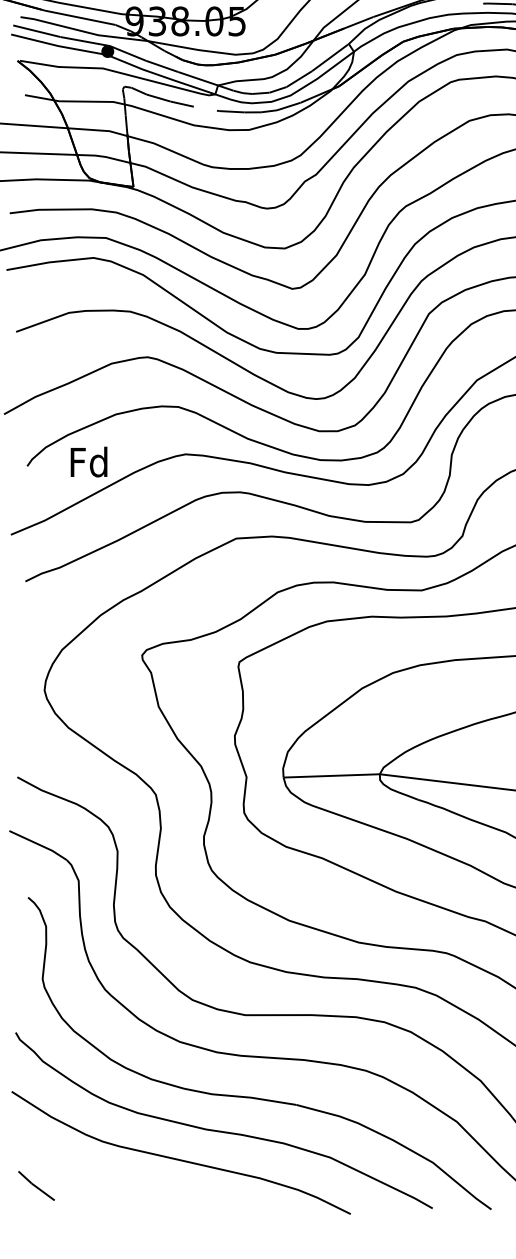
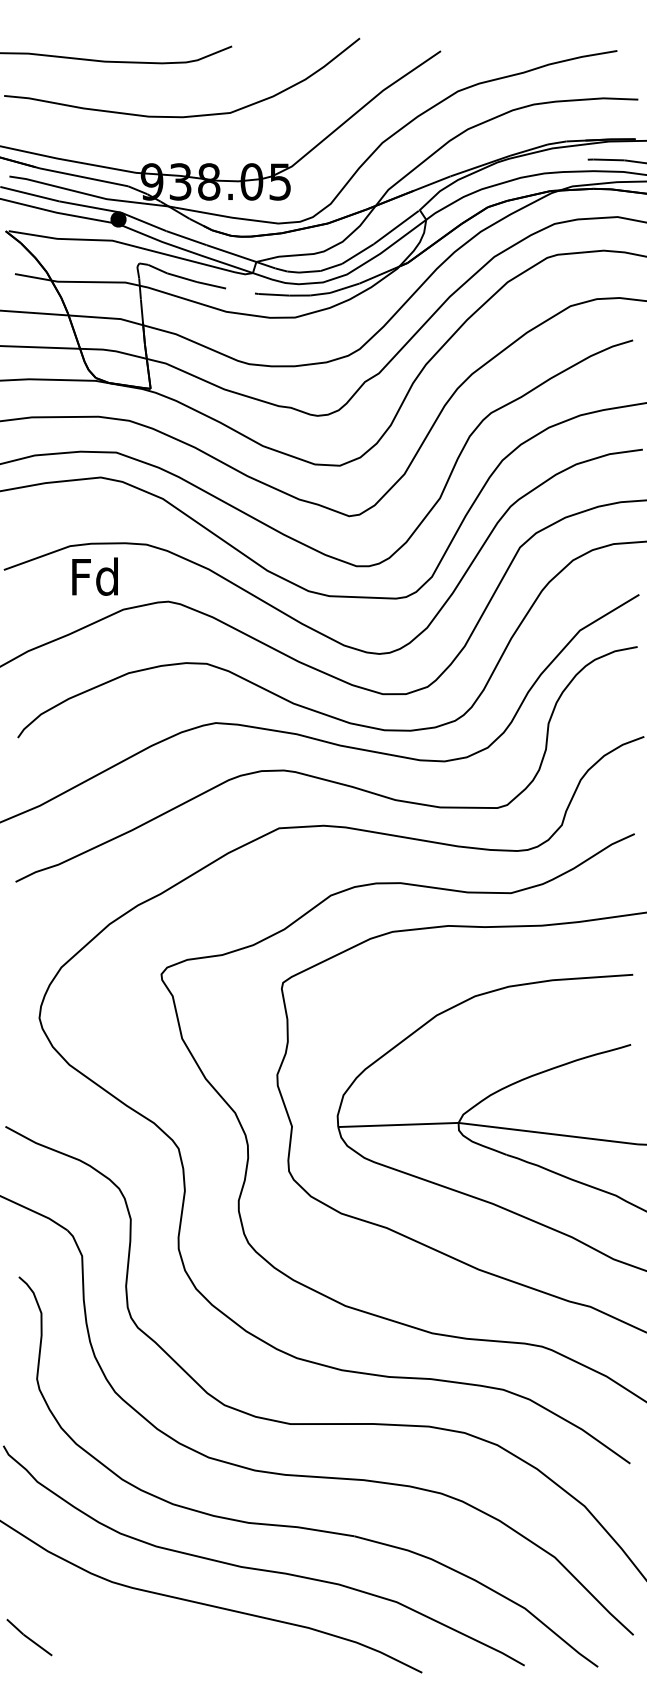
text: (88, 461) -> (94, 576), moved

